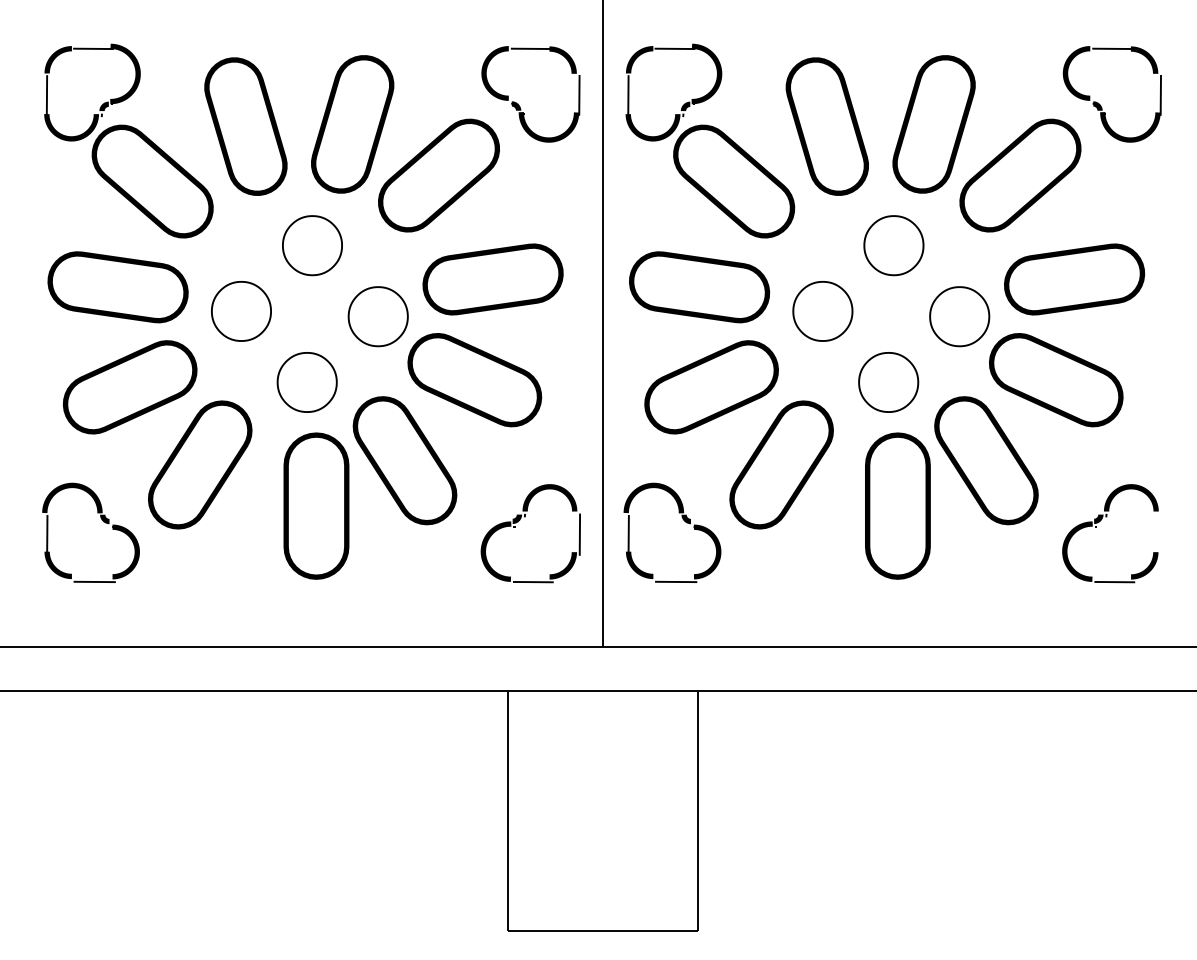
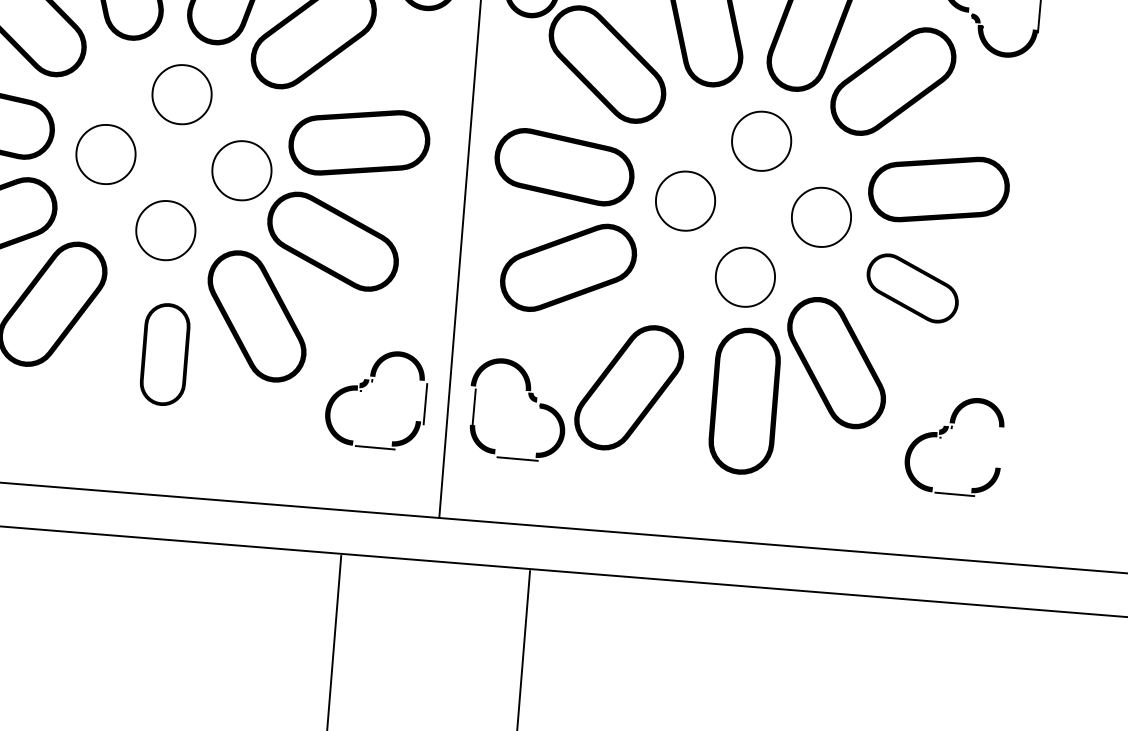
part: (1056, 380) -> (912, 288), size x0.7
part: (781, 464) -> (629, 387), moved
part: (316, 505) -> (165, 353), size x0.7

